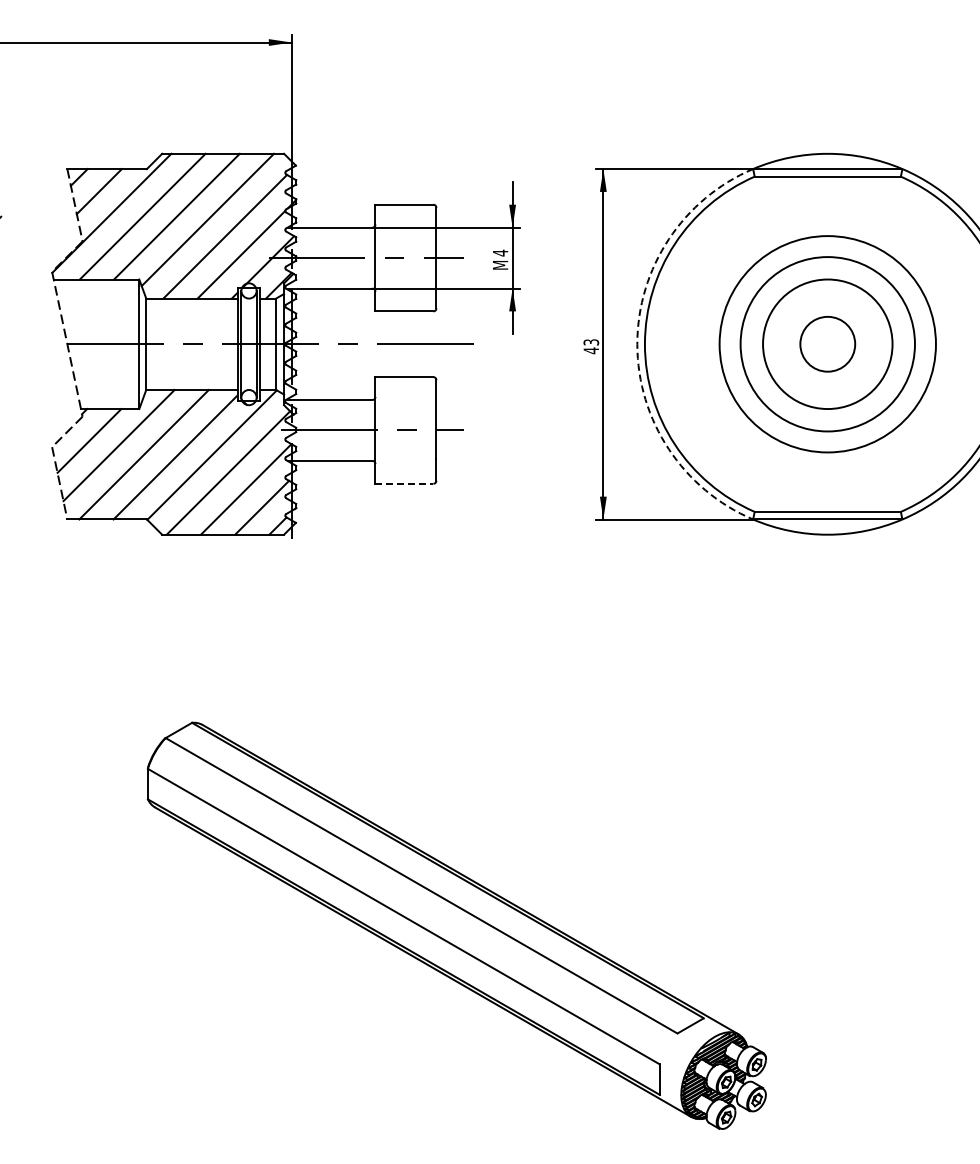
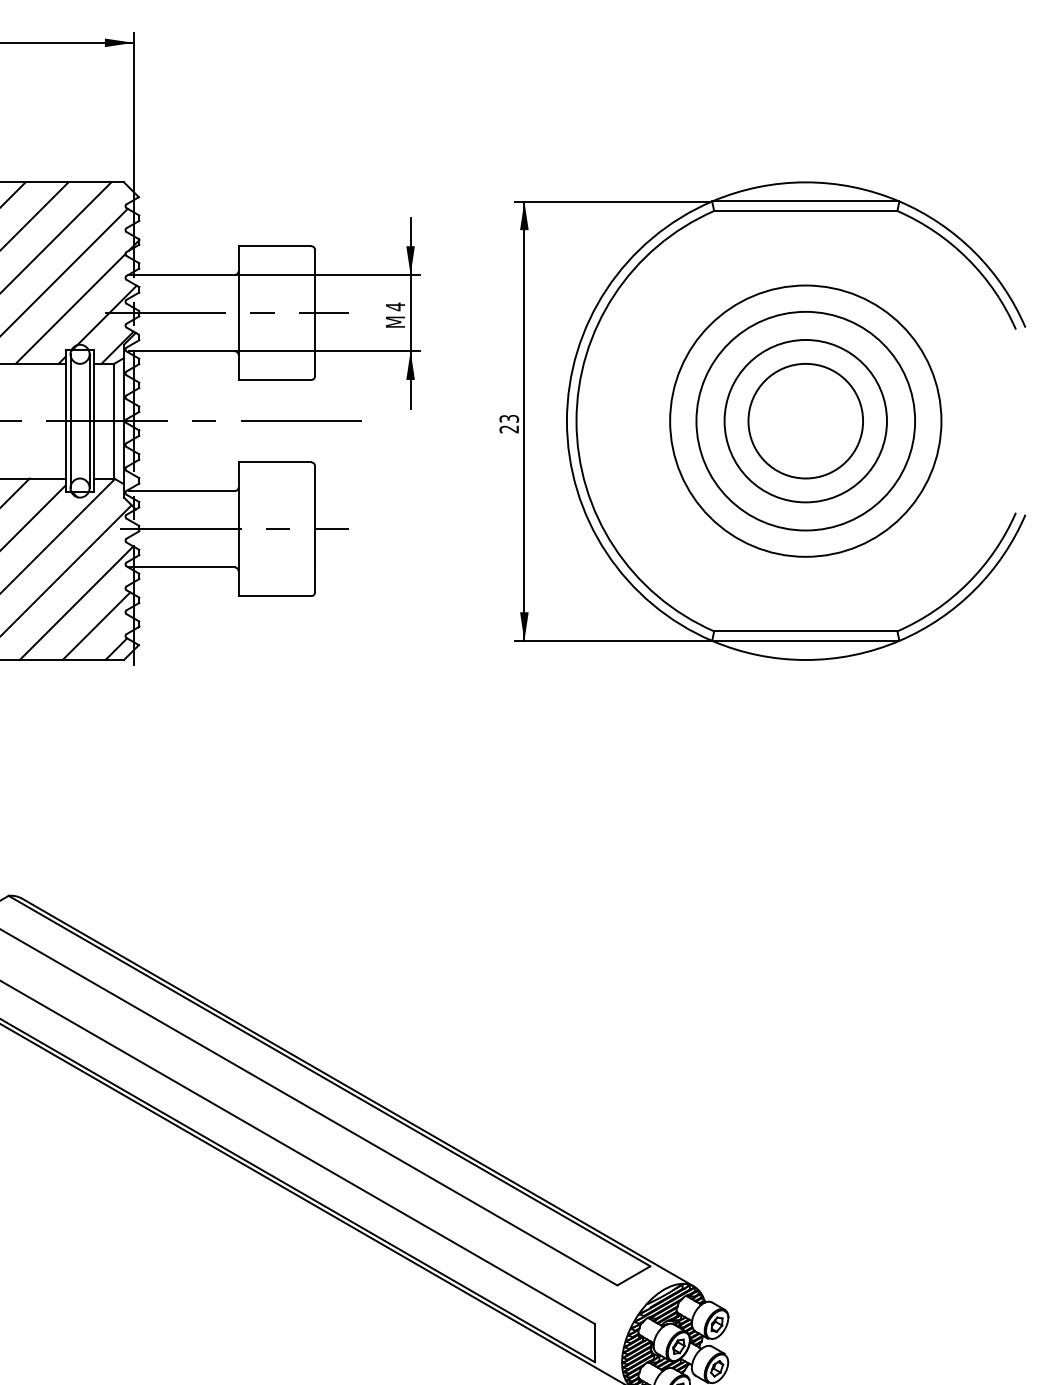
circle: (827, 343) -> (805, 420), size x1.67
arc: (637, 344) -> (567, 421), dashed -> solid
text: (590, 350) -> (508, 428), 43 -> 23
line: (404, 483) -> (275, 595), dashed -> solid

